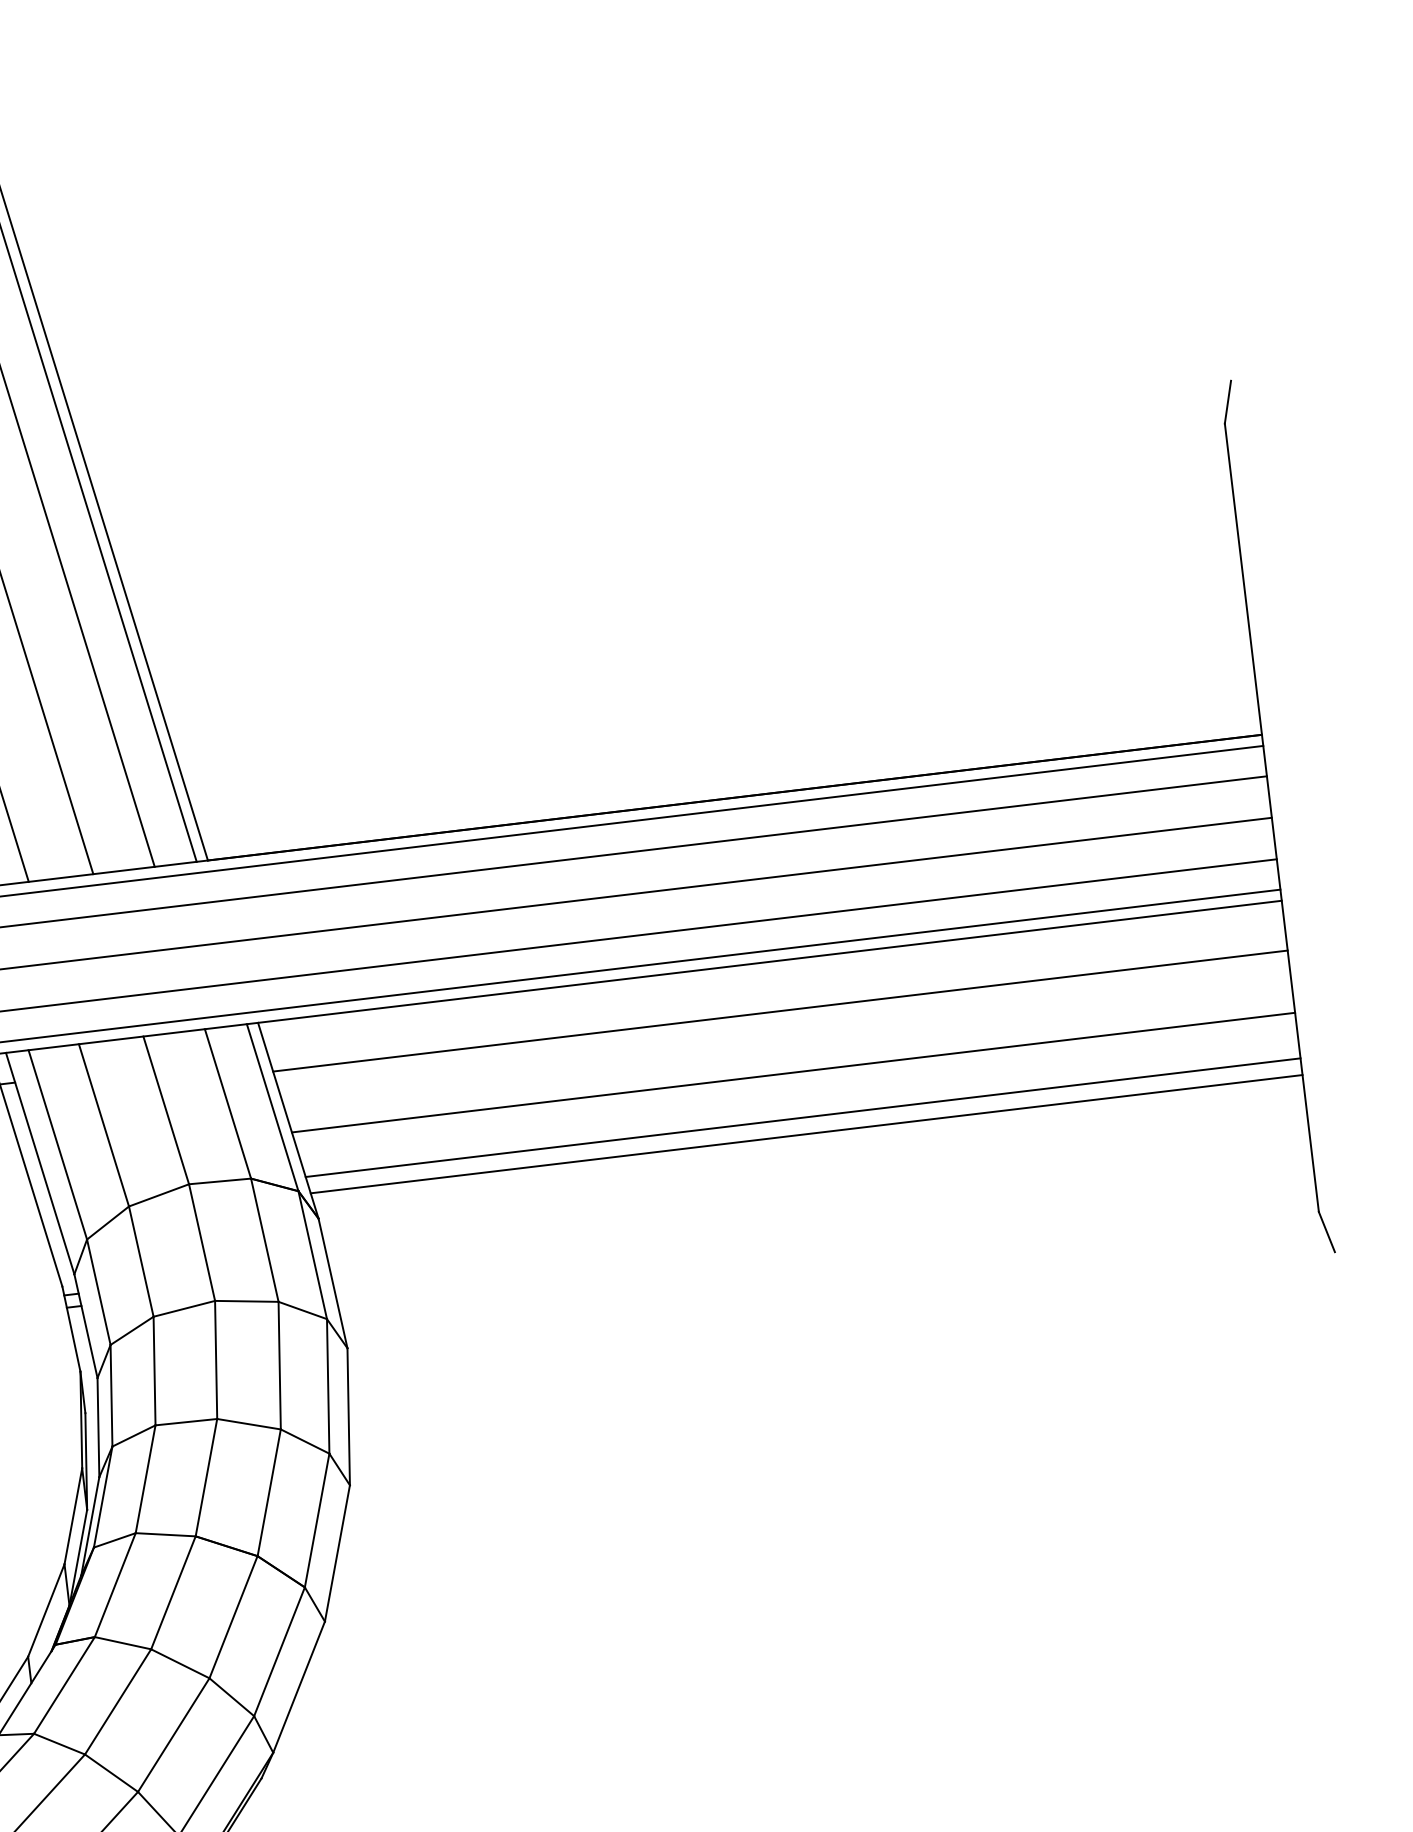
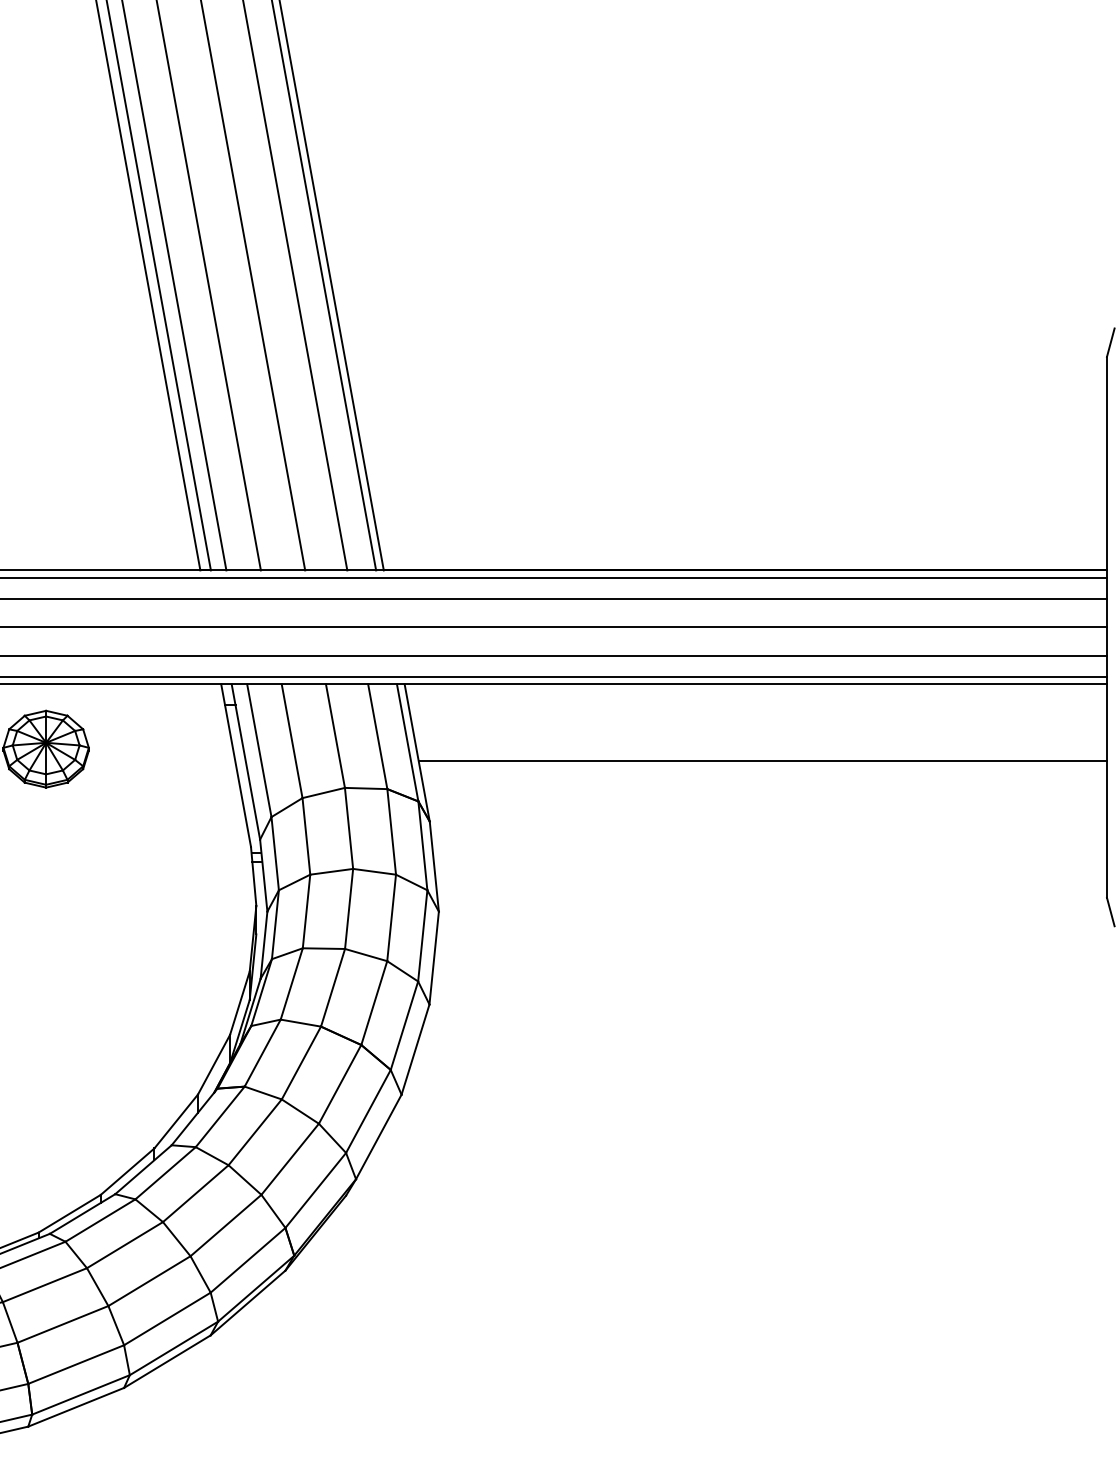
line: (779, 1011) -> (758, 718), removed
line: (802, 1117) -> (765, 792), removed
line: (806, 1133) -> (766, 803), removed

